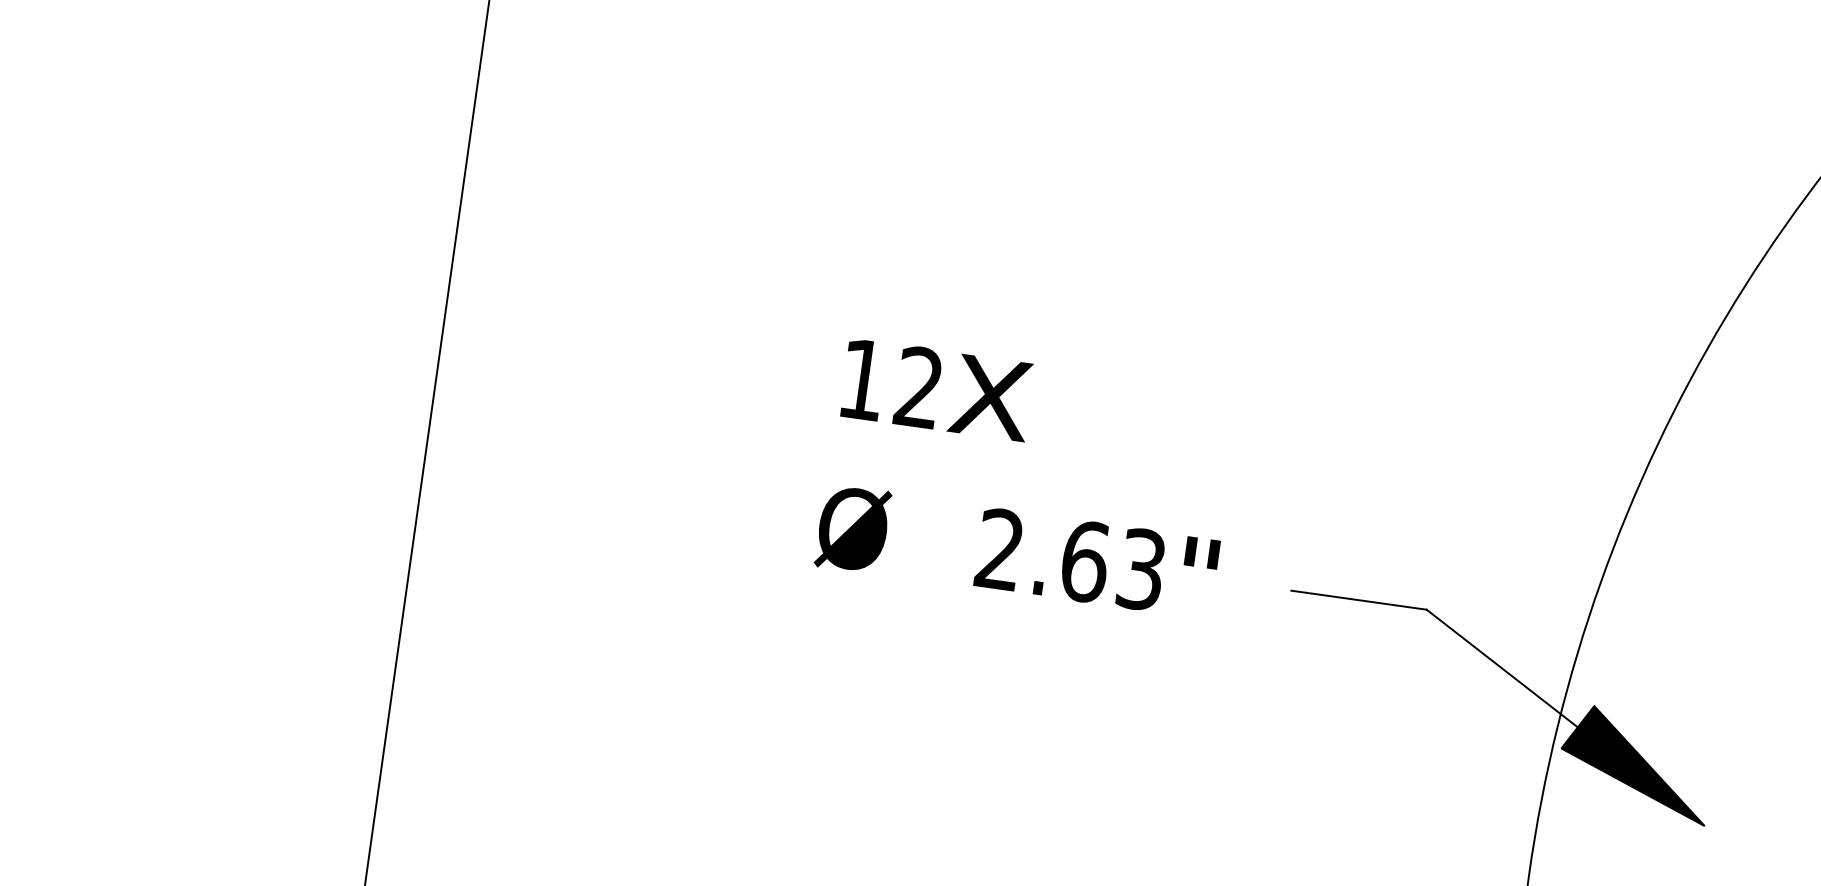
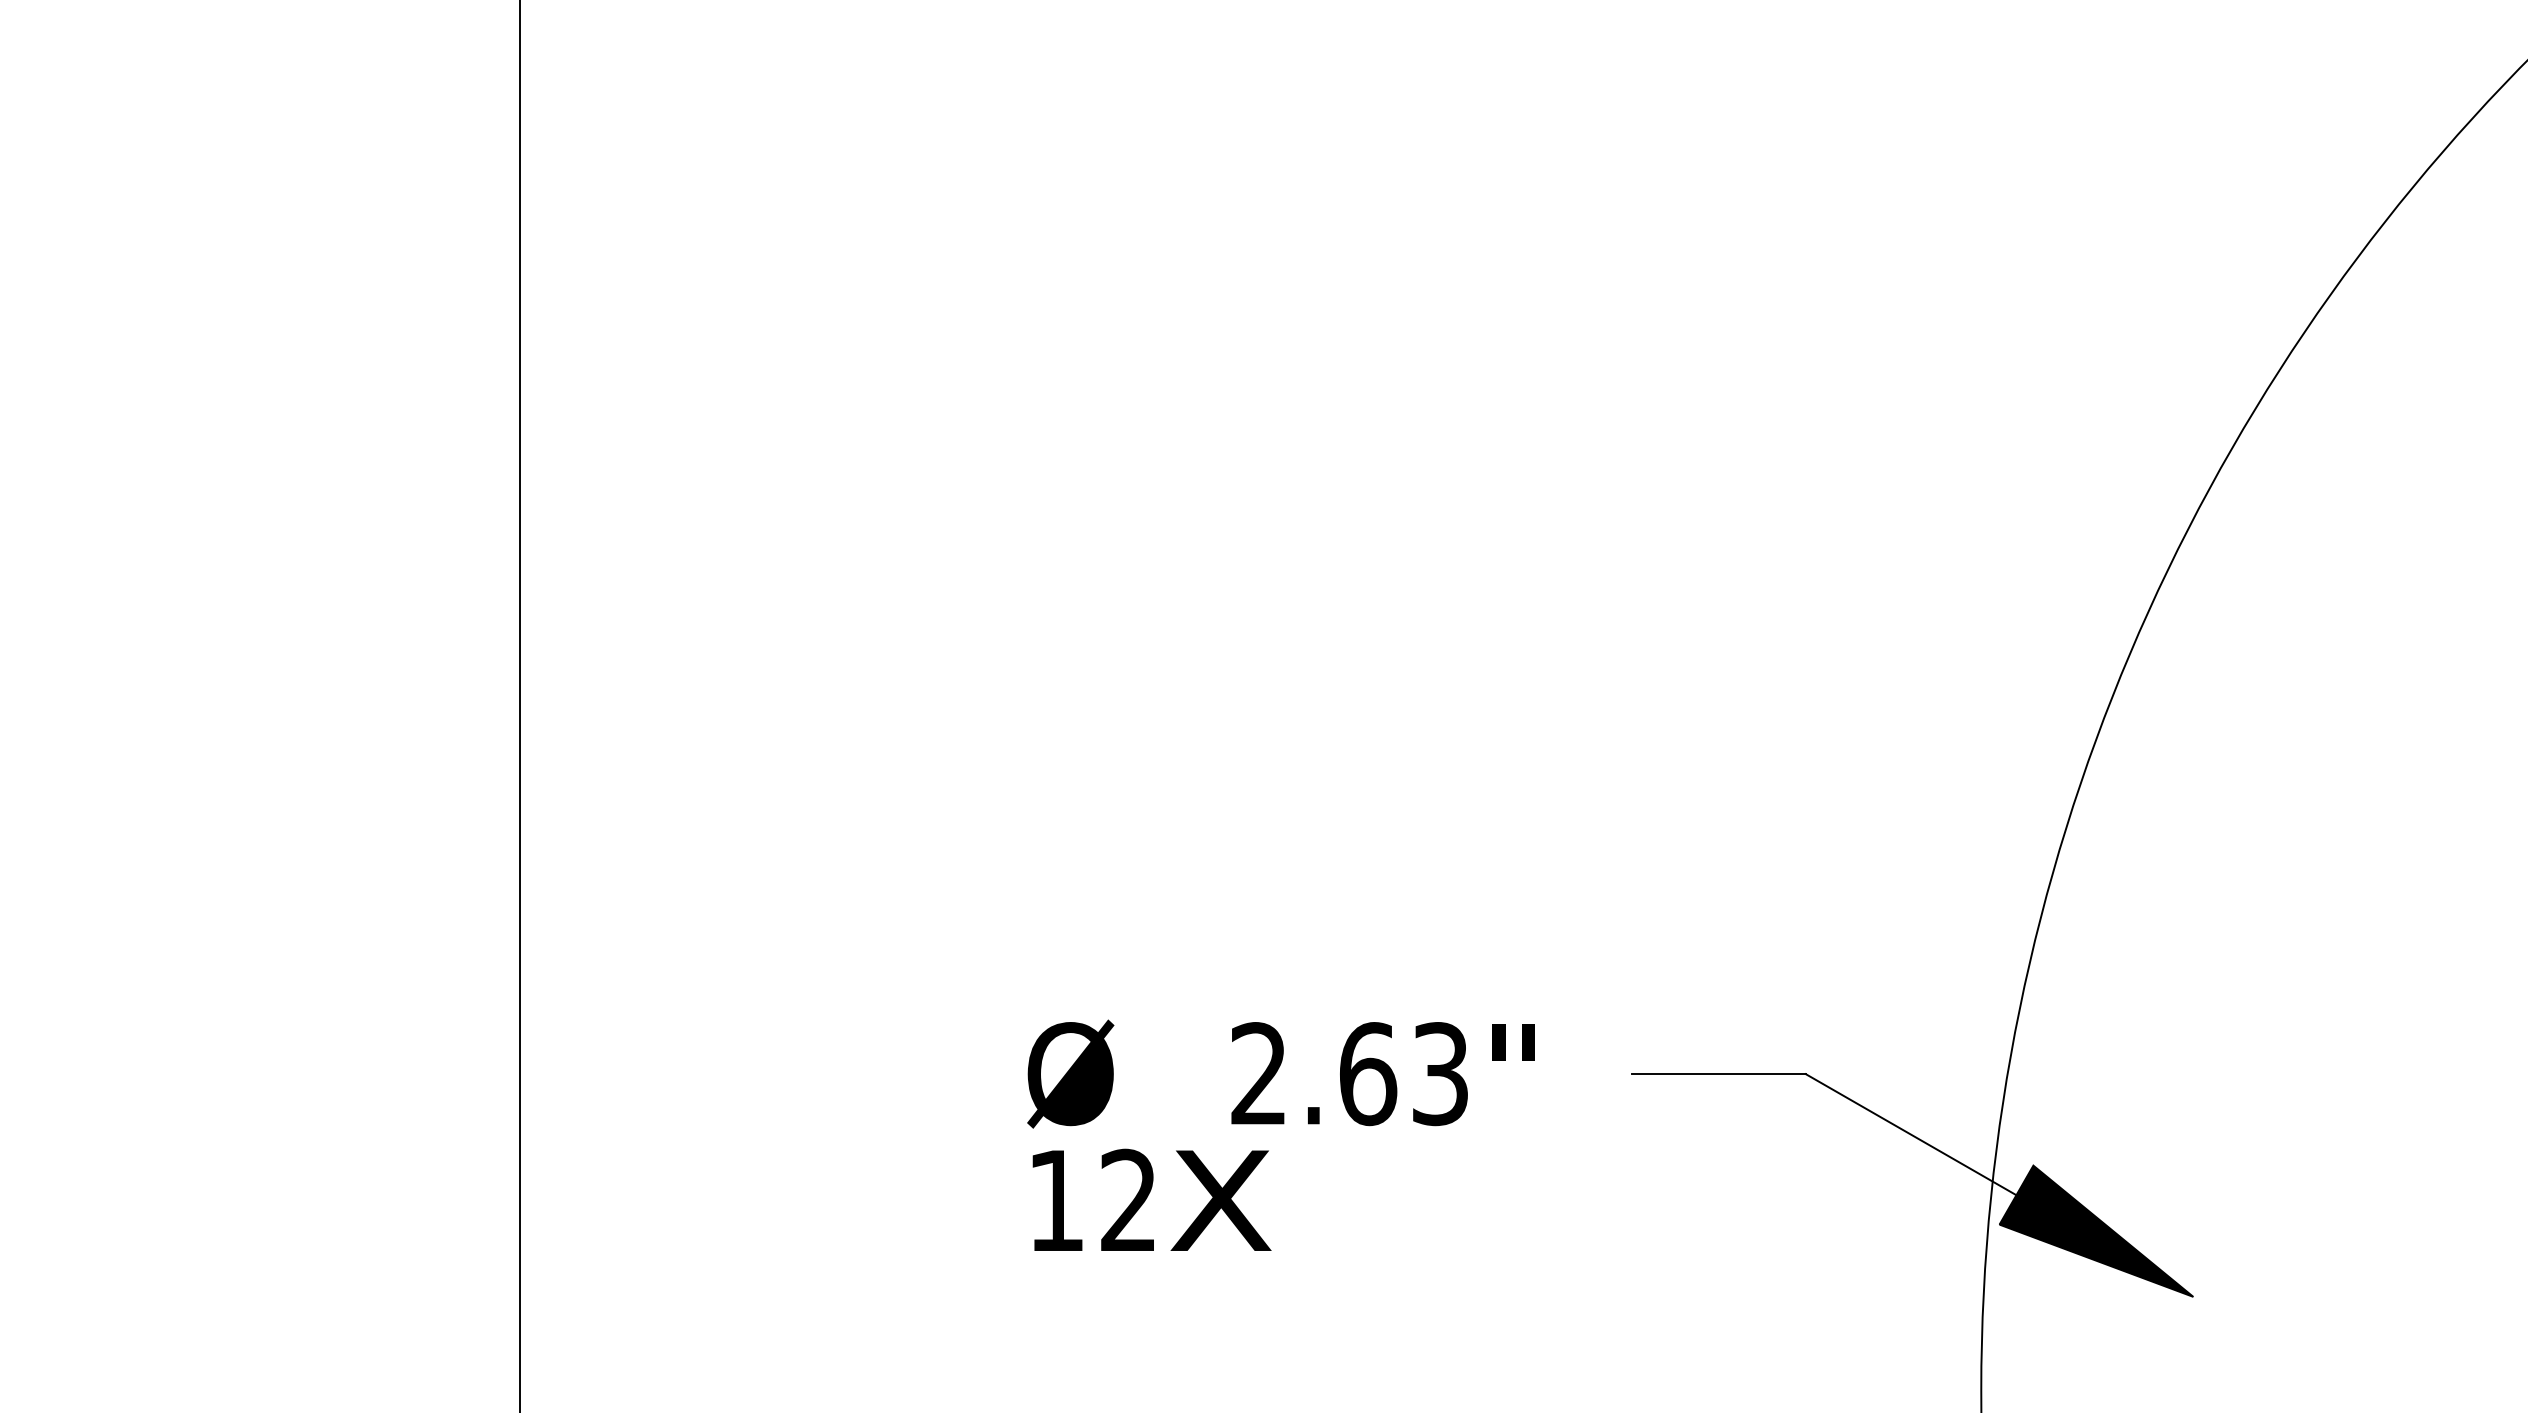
text: (936, 389) -> (1151, 1199), moved

